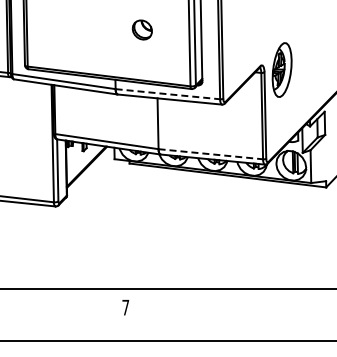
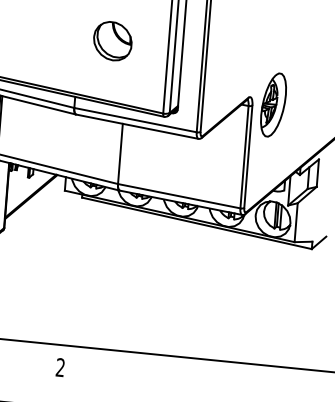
part: (142, 29) -> (113, 40), size x1.67
line: (168, 94) -> (136, 120), dashed -> solid
line: (211, 154) -> (180, 196), dashed -> solid
text: (125, 307) -> (60, 367), 7 -> 2

